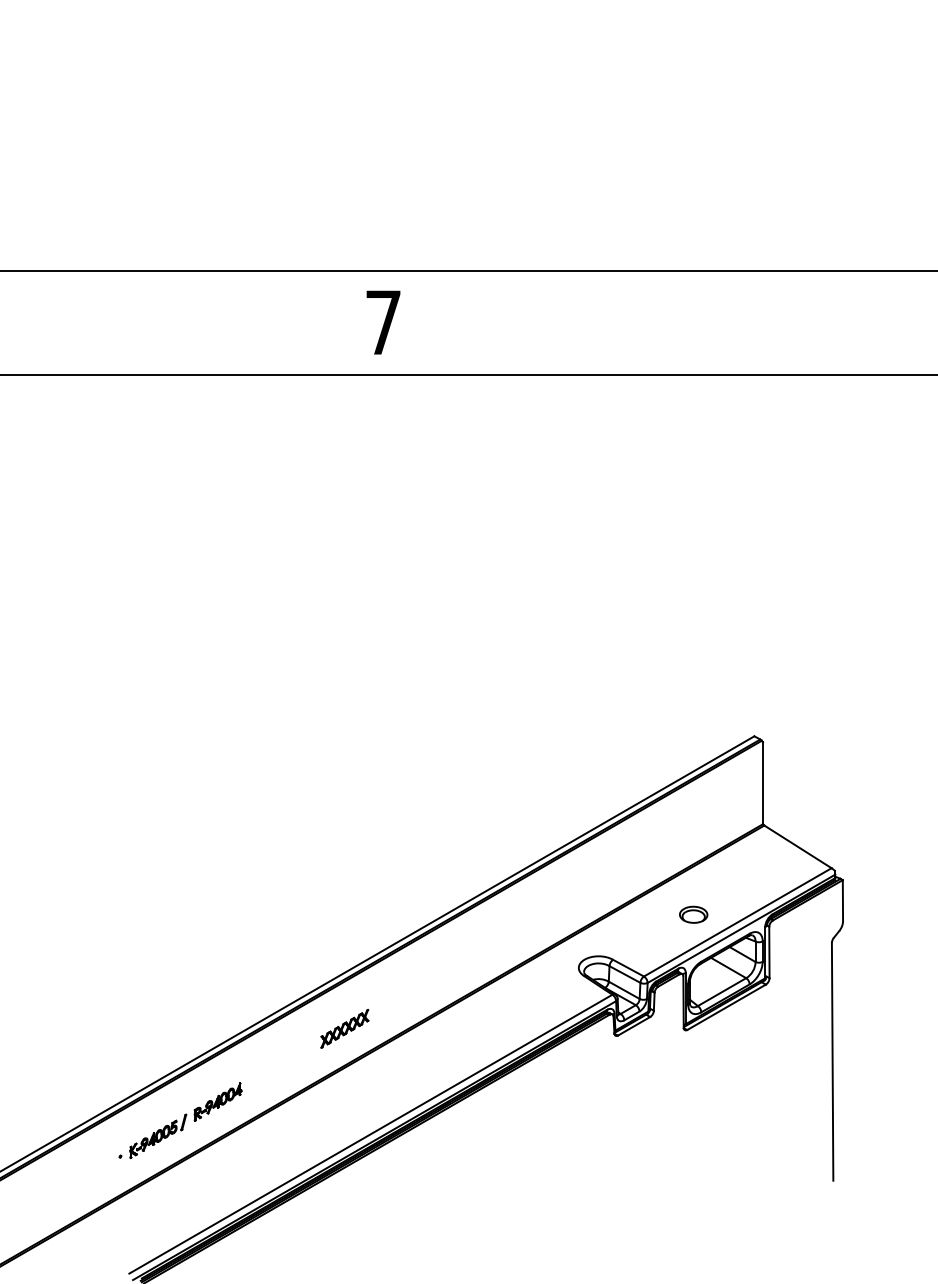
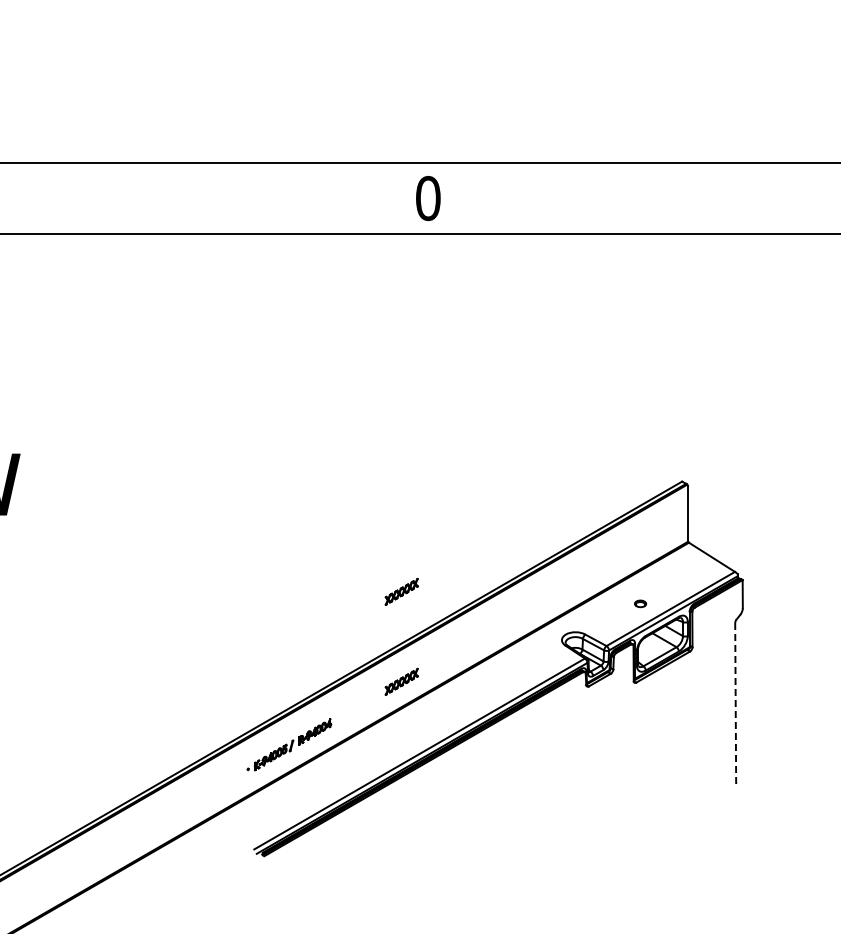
text: (383, 322) -> (428, 198), 7 -> 0
part: (344, 896) -> (401, 591), added
part: (693, 914) -> (640, 603), size x0.6
line: (832, 1061) -> (735, 704), solid -> dashed

